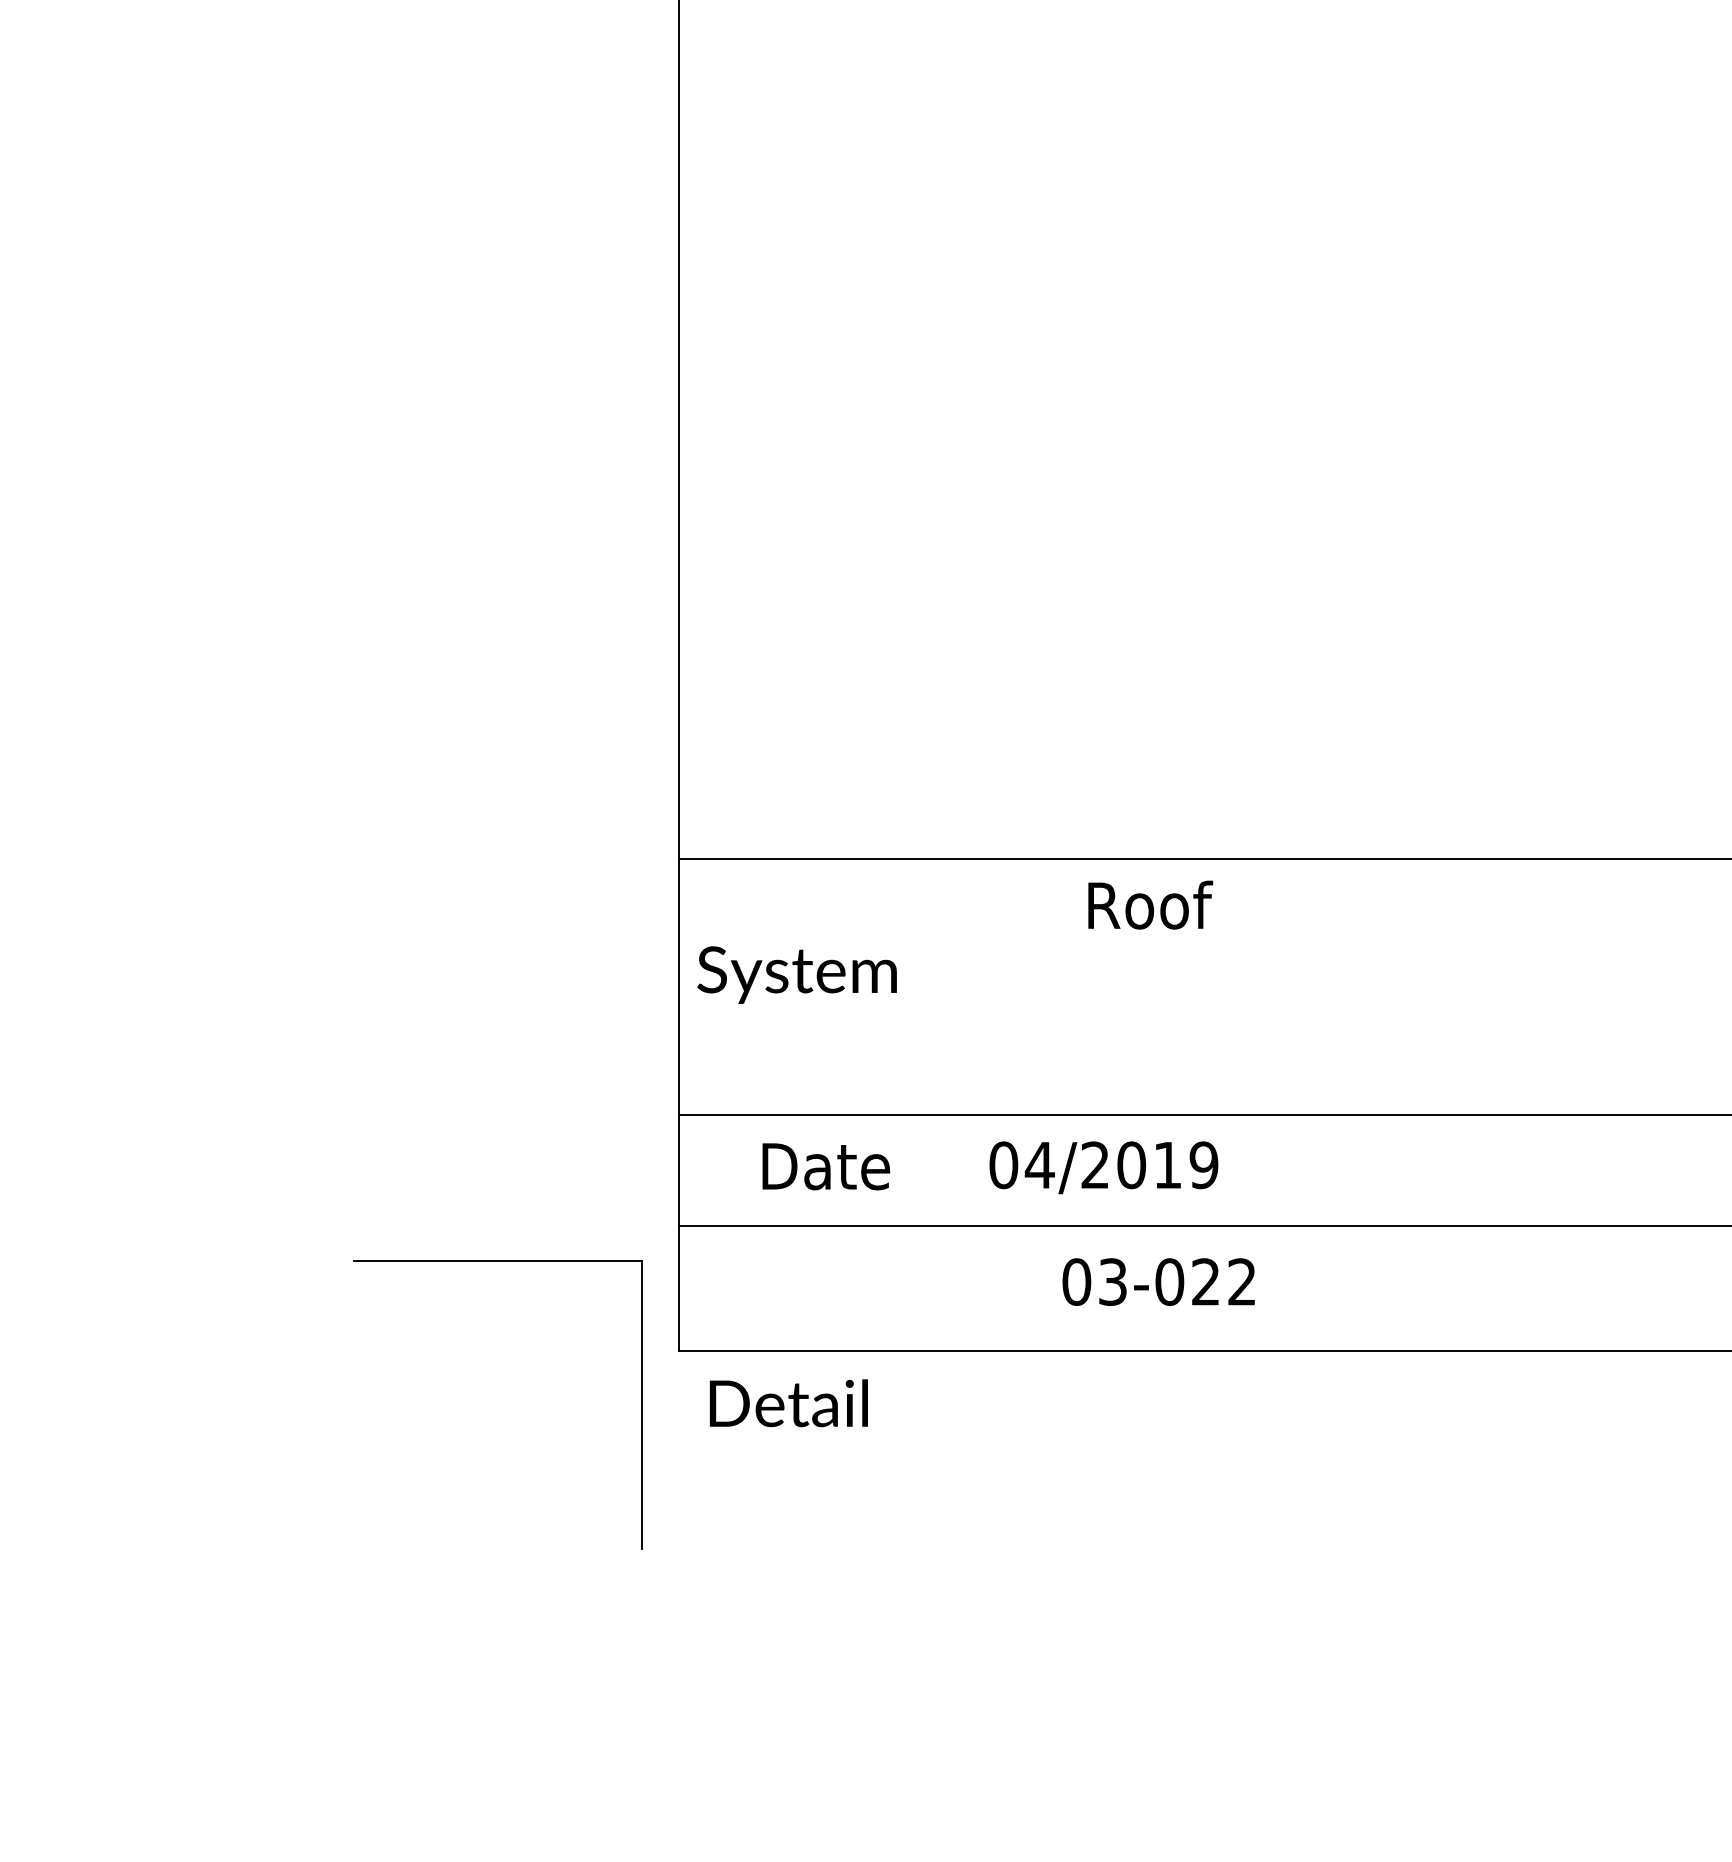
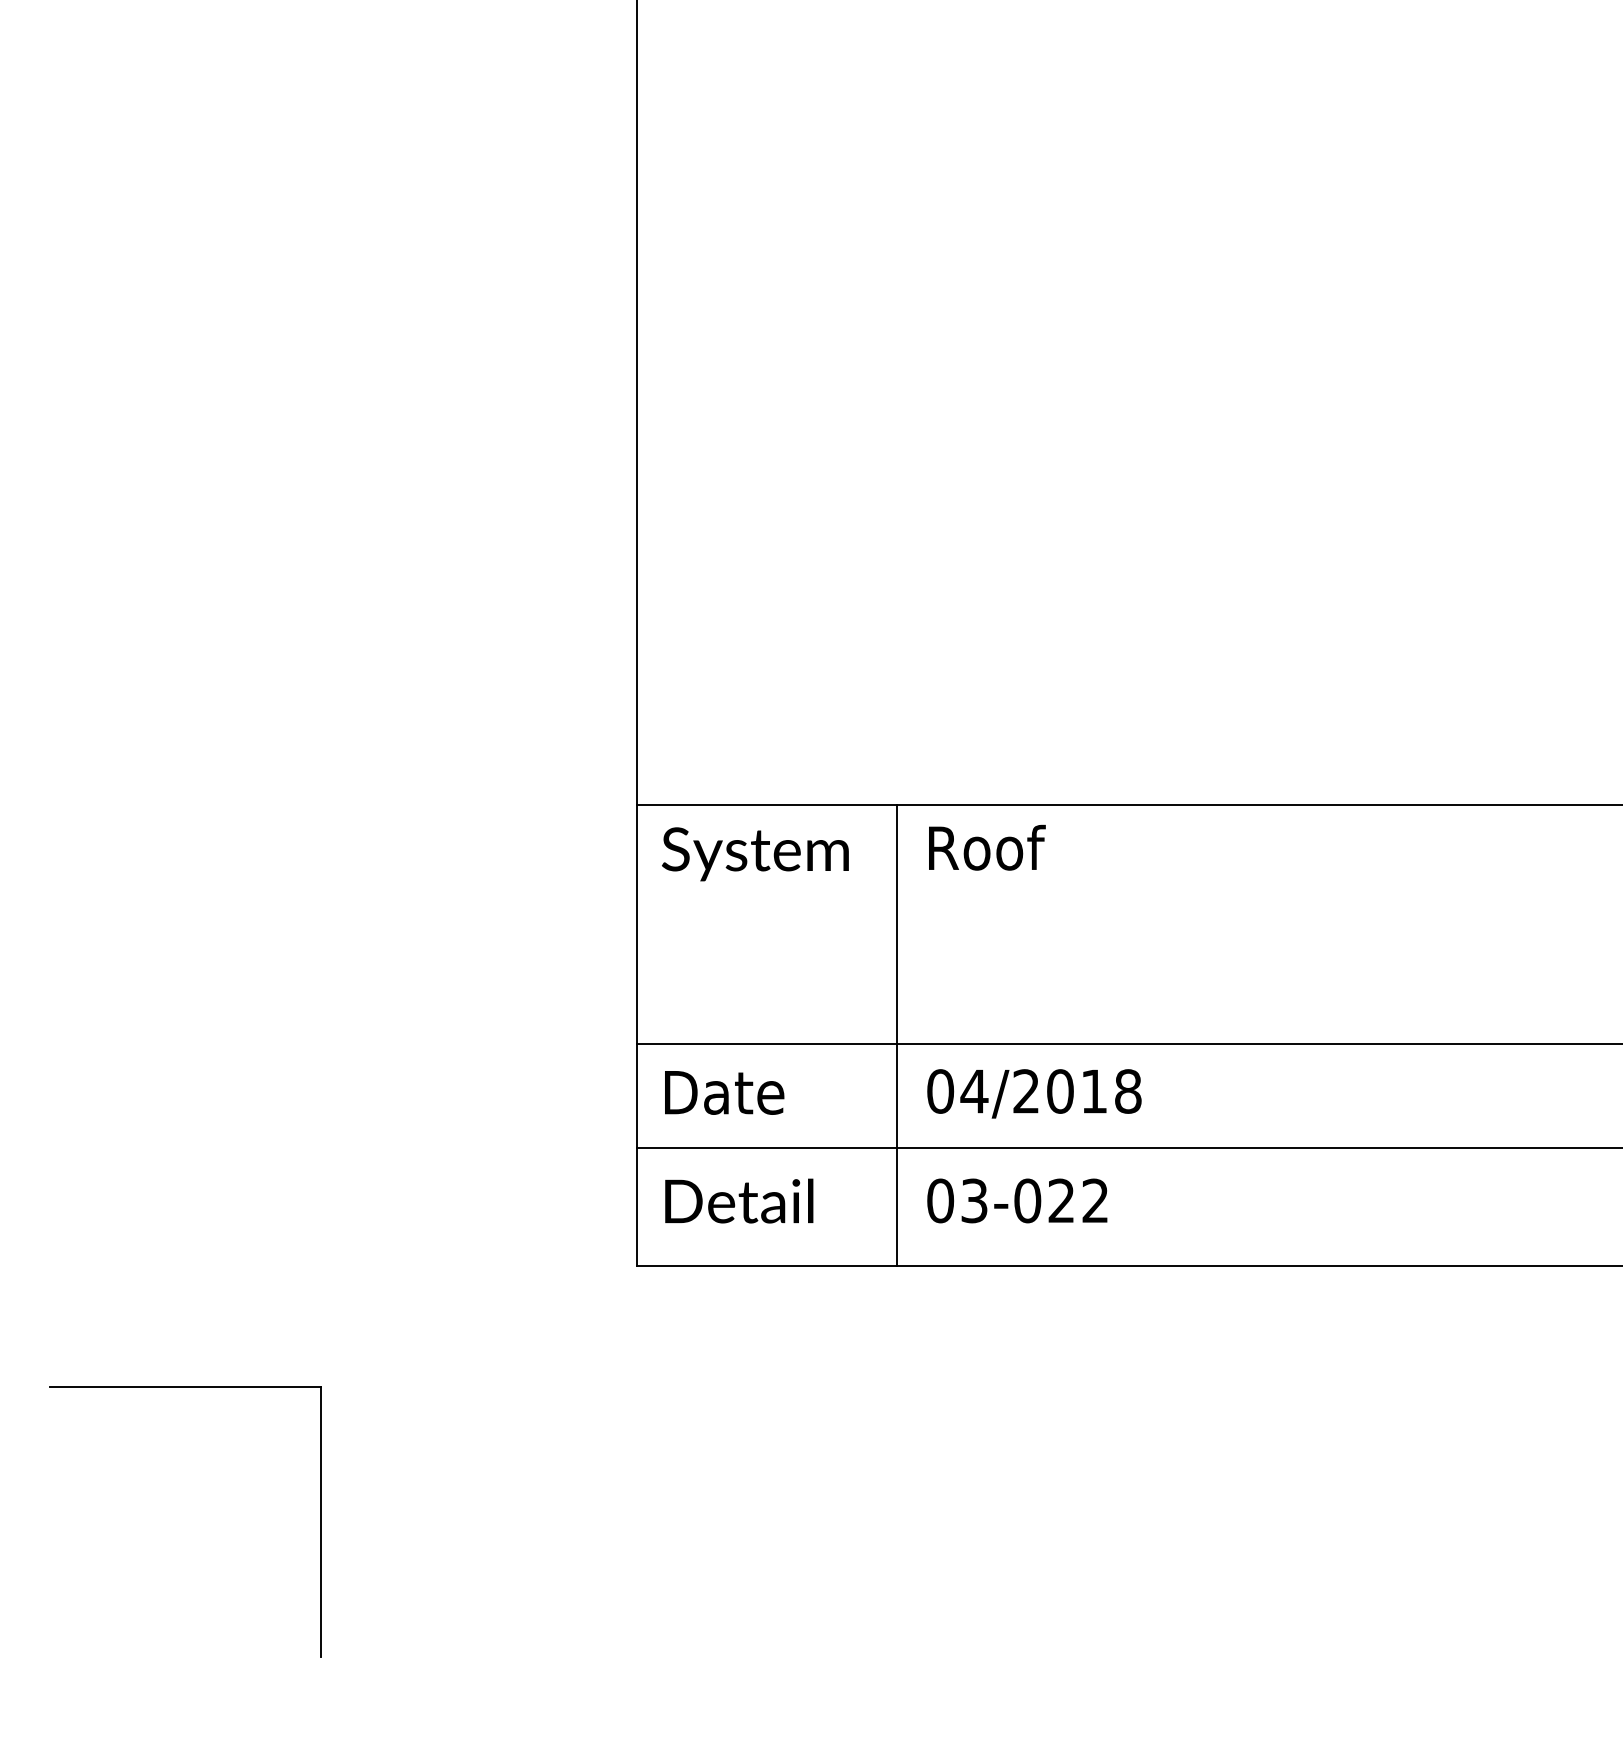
text: (1150, 904) -> (987, 847), moved
text: (796, 974) -> (754, 853), moved
line: (957, 1105) -> (897, 1035), added
text: (1203, 1165) -> (1127, 1091), 04/2019 -> 04/2018
text: (825, 1166) -> (723, 1092), moved
part: (497, 1261) -> (185, 1387), moved
text: (1158, 1281) -> (1017, 1200), moved
text: (788, 1403) -> (738, 1201), moved

